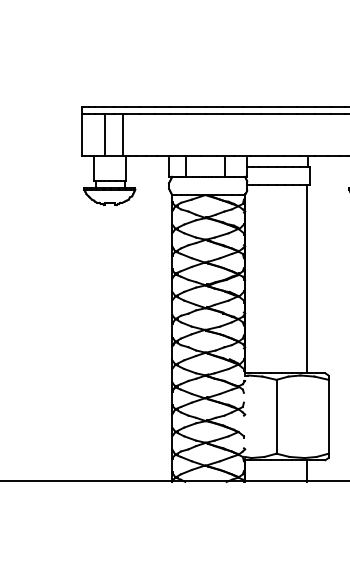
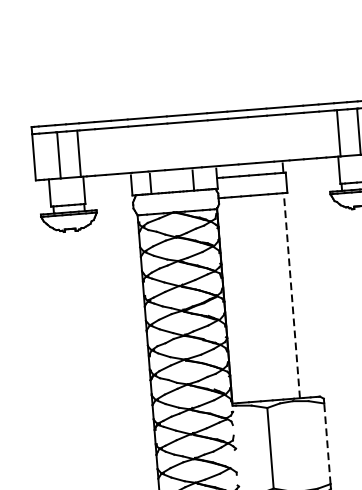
line: (306, 279) -> (291, 295), solid -> dashed
line: (328, 416) -> (327, 443), solid -> dashed

